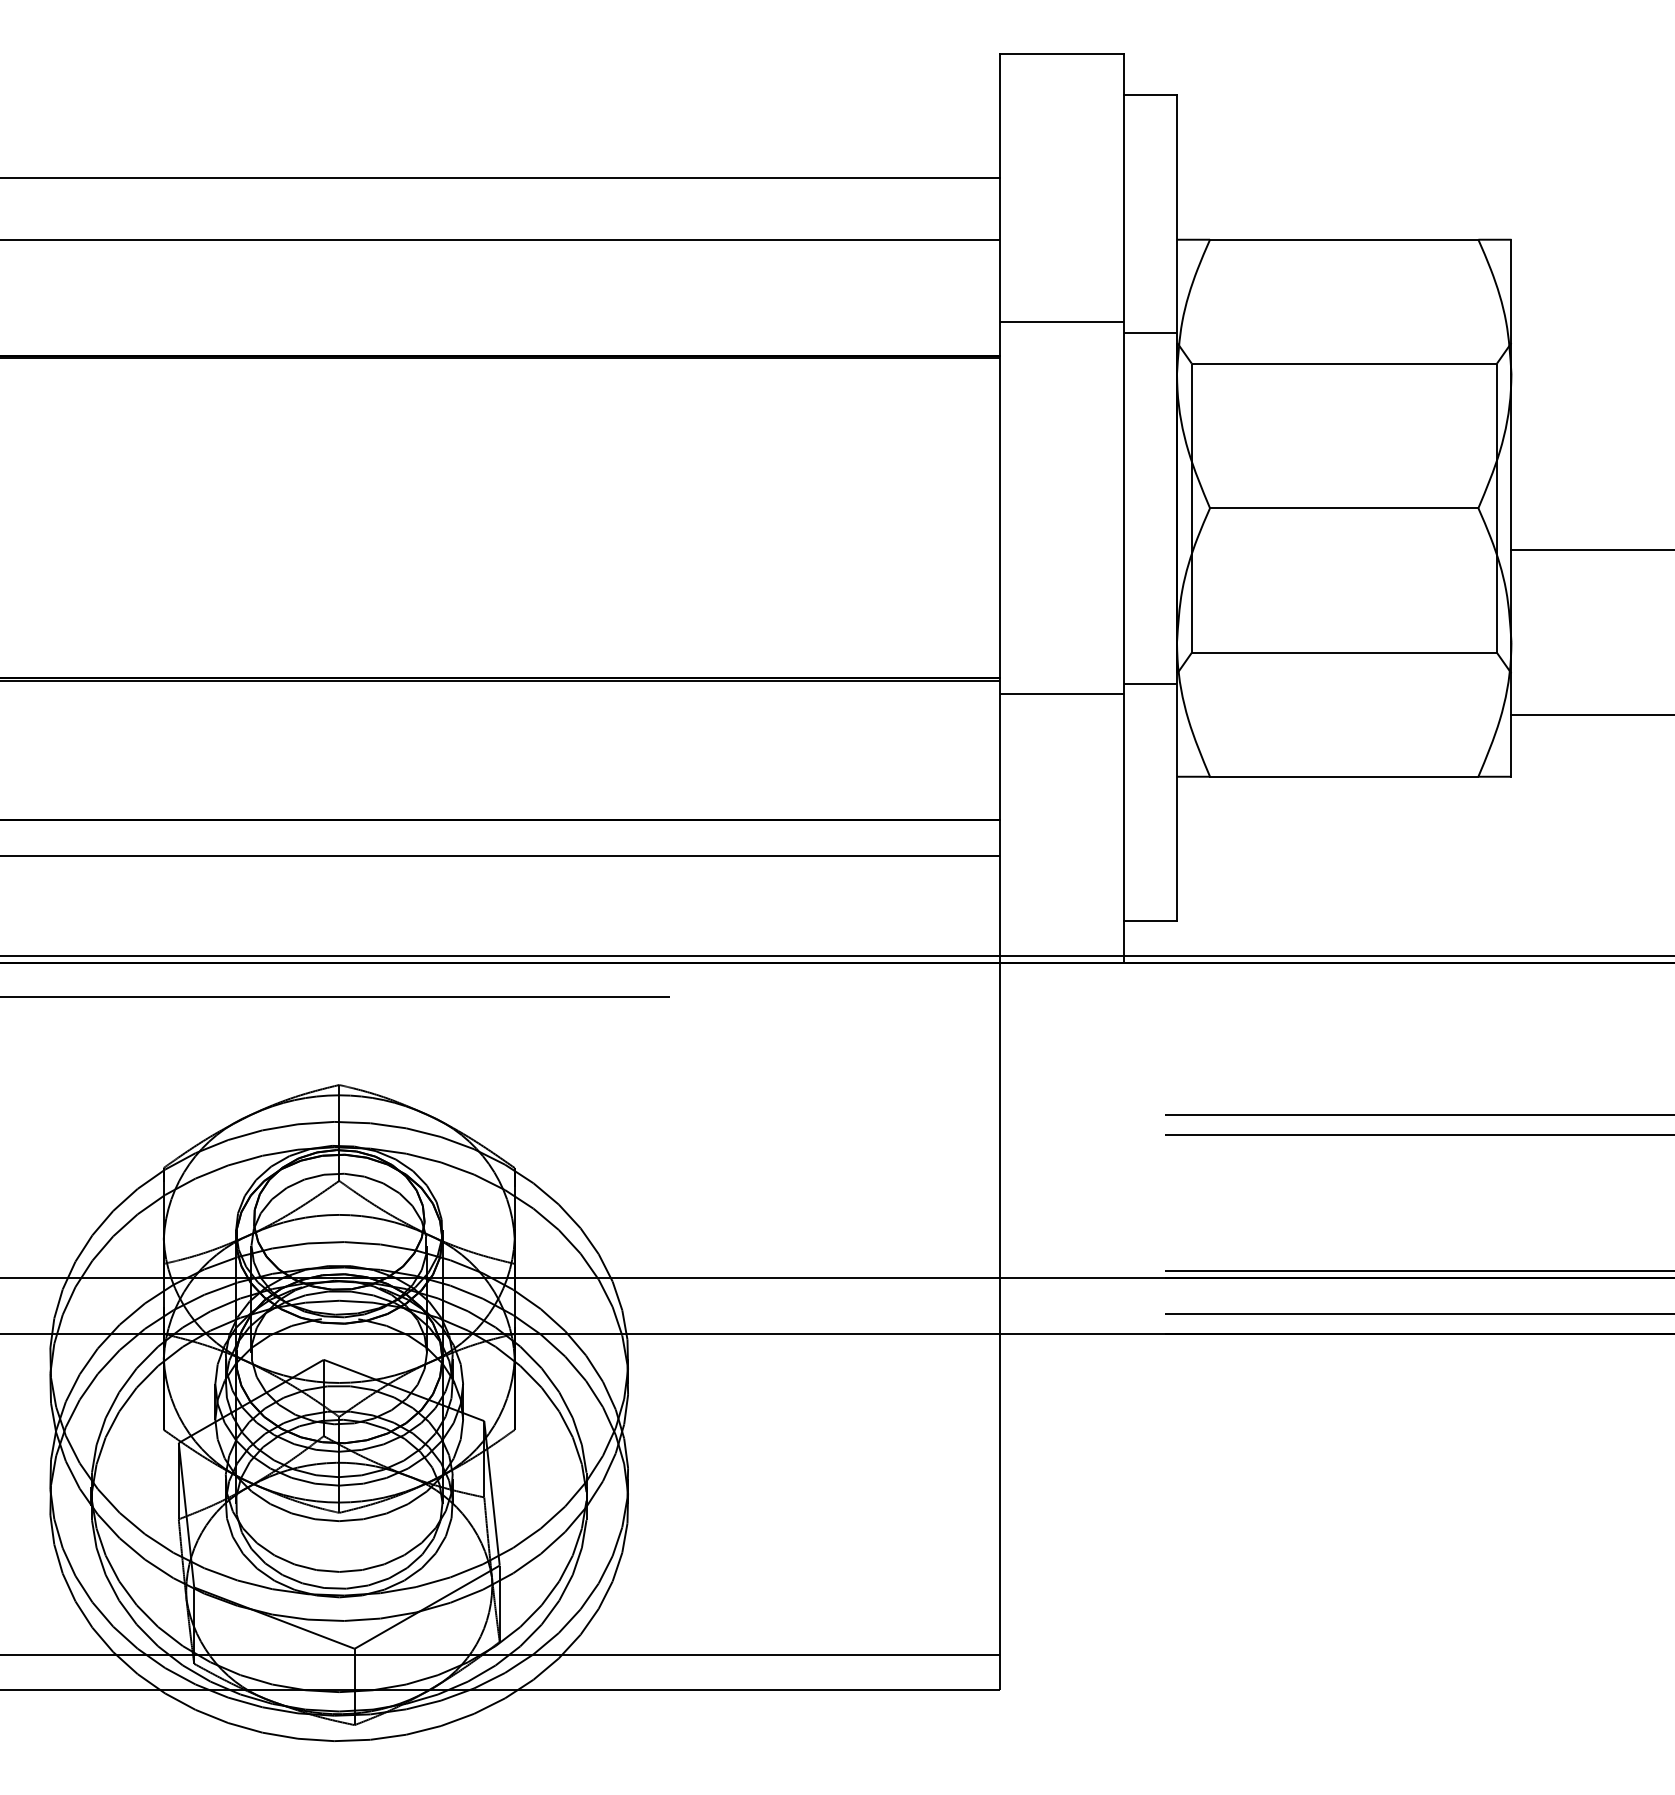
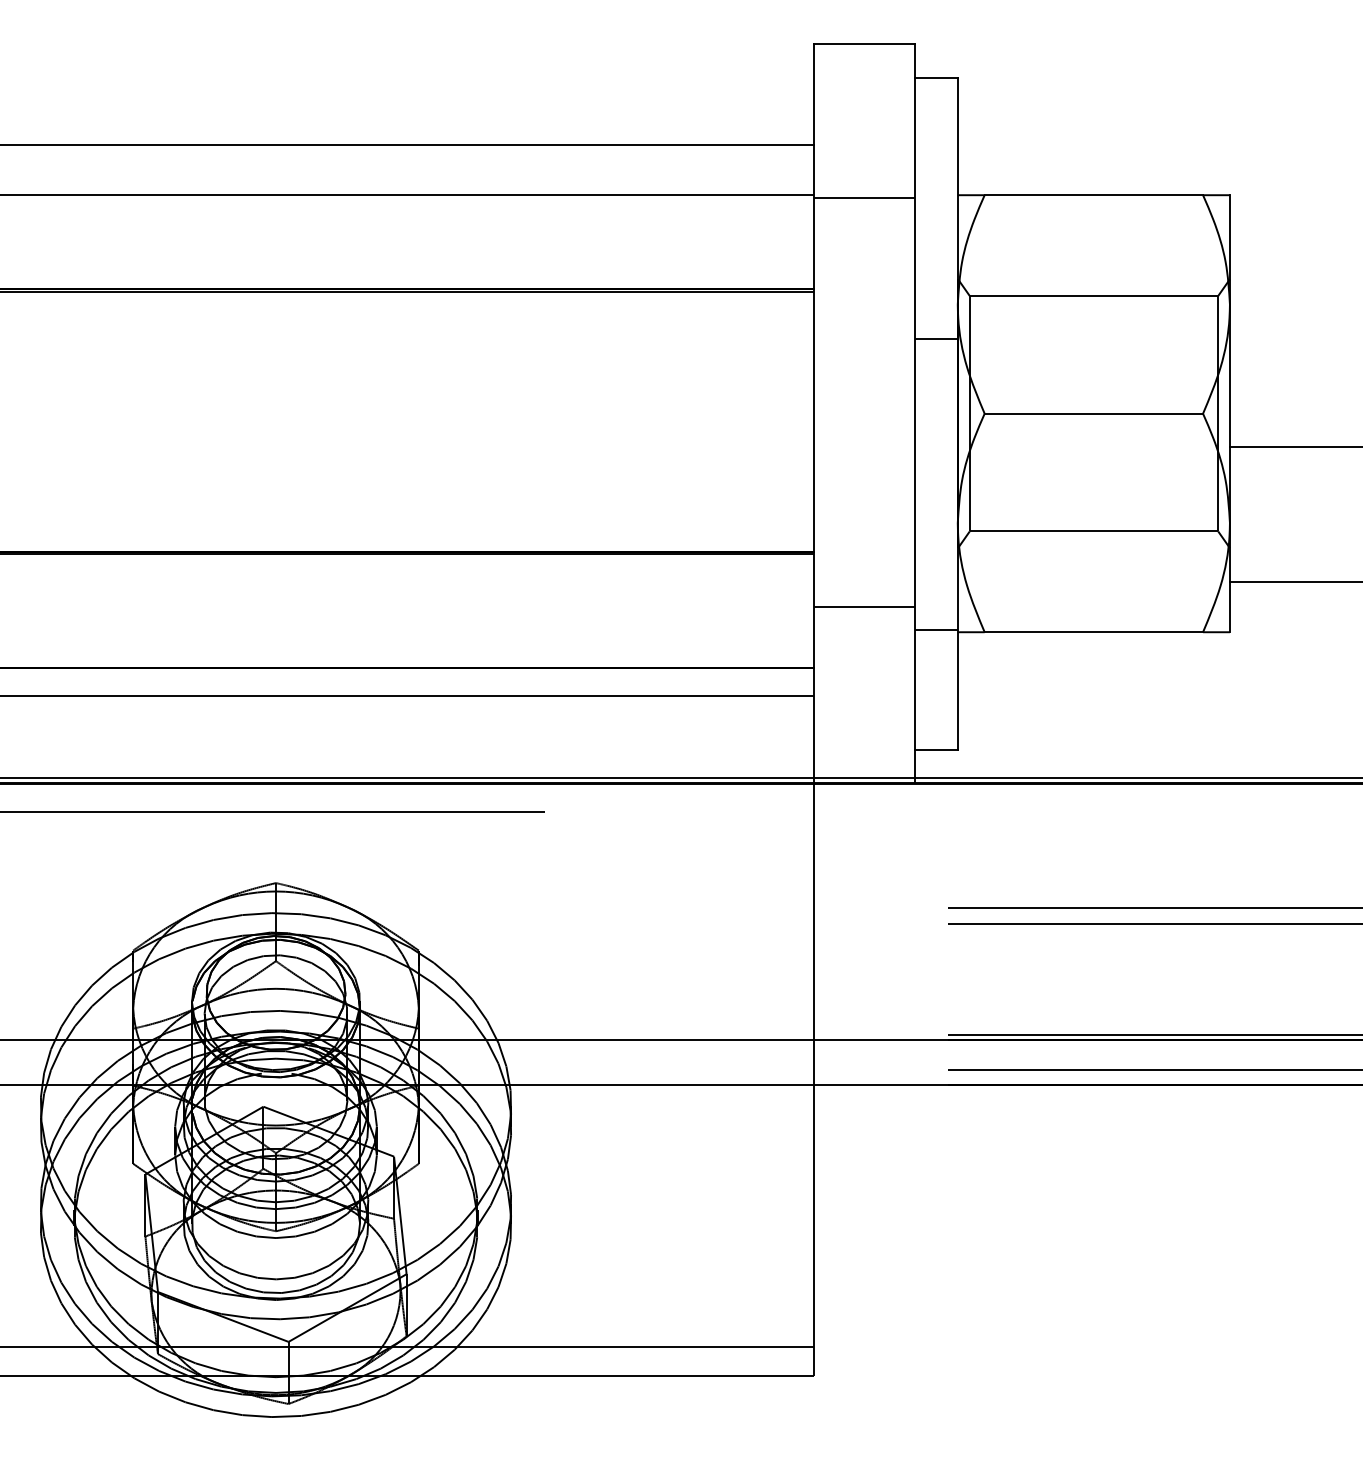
line: (1062, 322) -> (864, 198), moved
line: (1150, 332) -> (936, 339), moved
line: (1150, 683) -> (936, 629), moved
line: (1062, 694) -> (864, 607), moved

